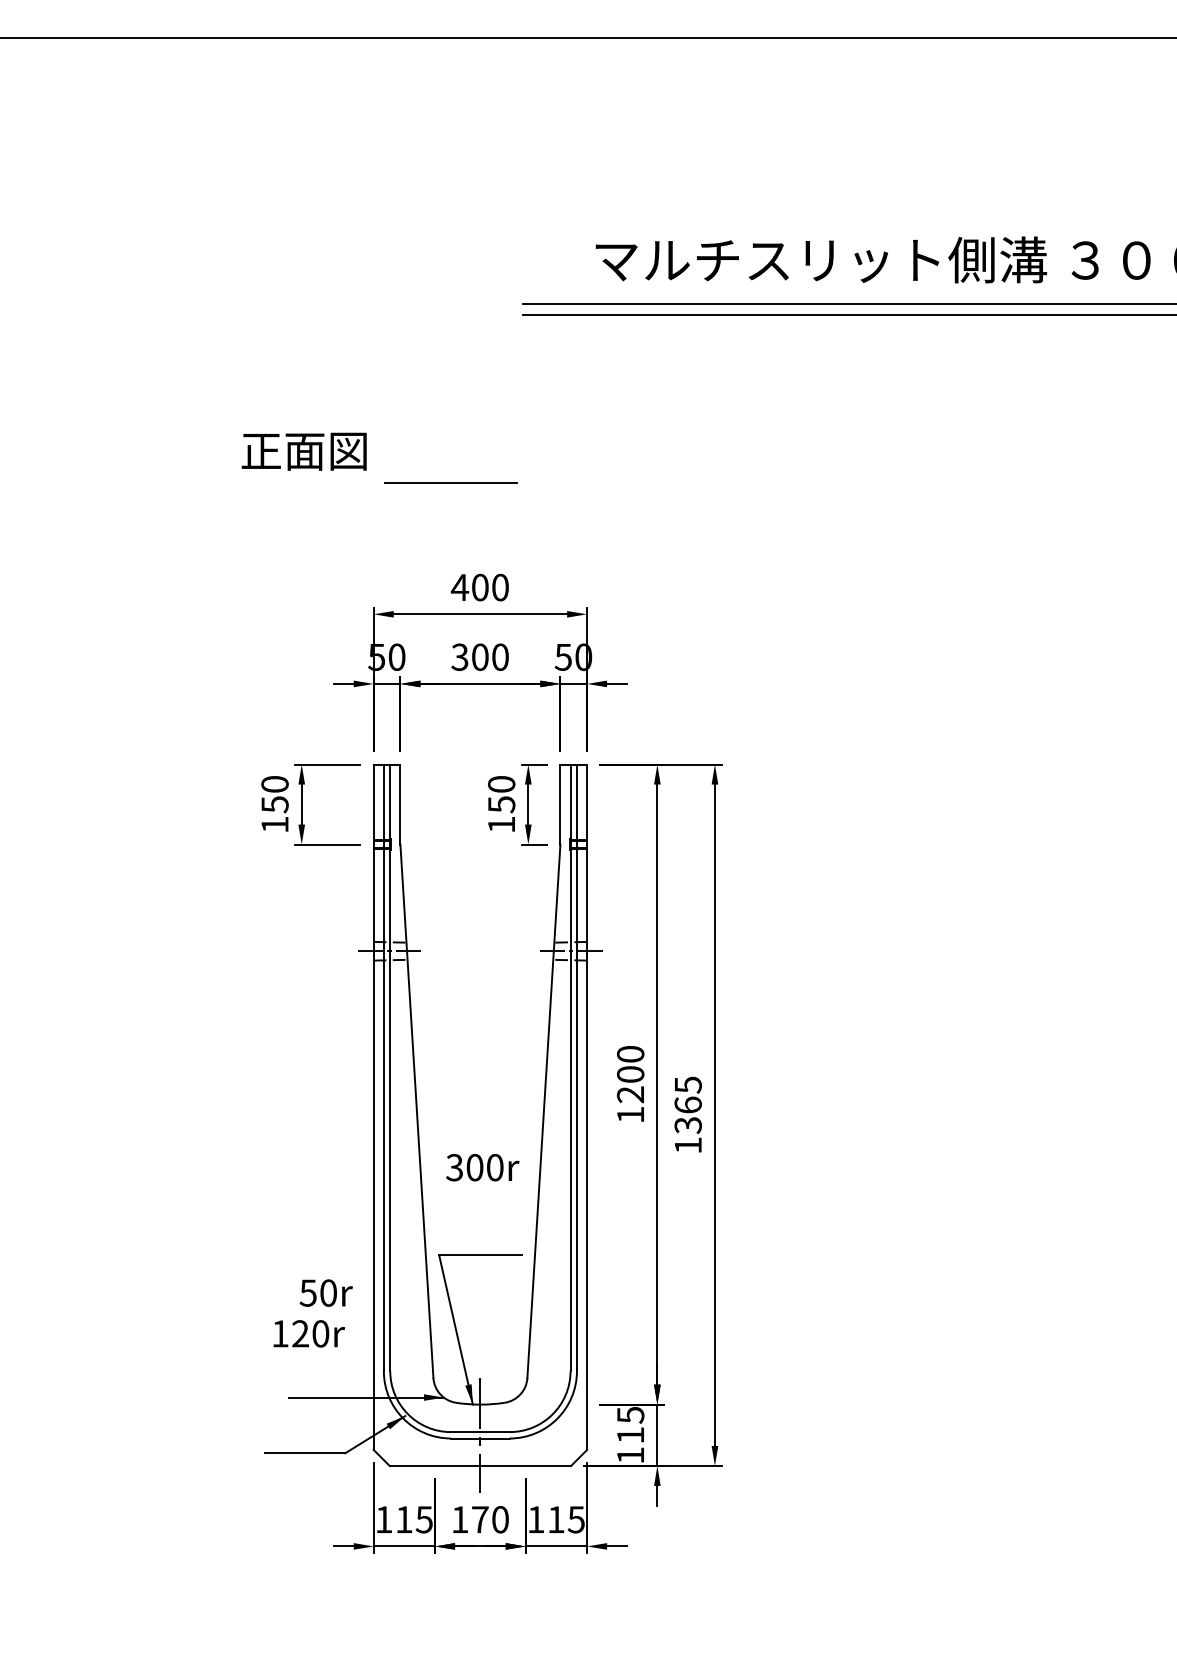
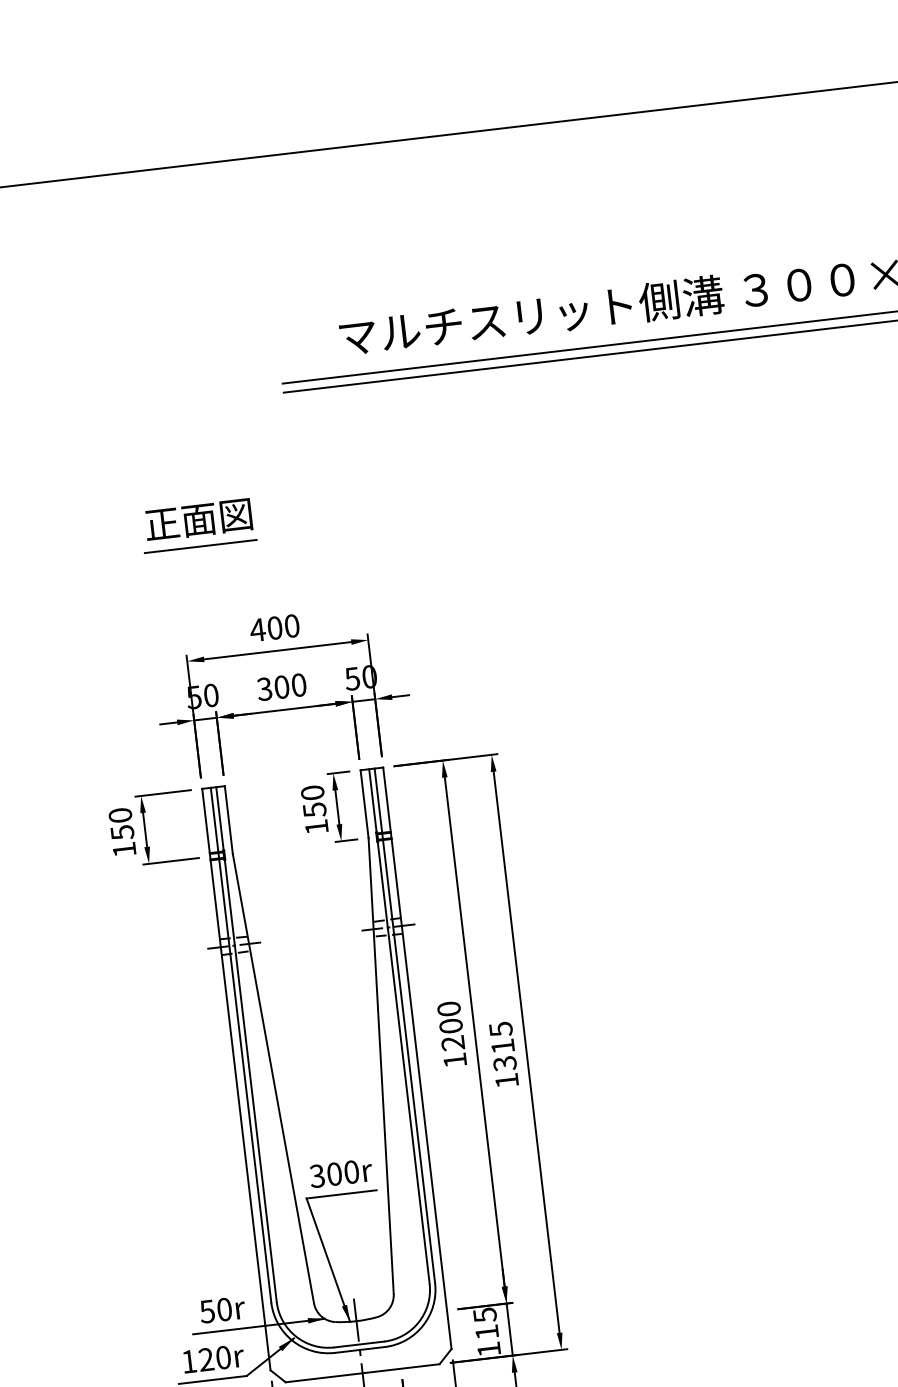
text: (303, 451) -> (197, 520), moved
line: (450, 482) -> (200, 546), moved
text: (687, 1104) -> (502, 1045), 1365 -> 1315
text: (482, 1167) -> (340, 1173), moved
text: (325, 1292) -> (221, 1309), moved
text: (308, 1333) -> (213, 1358), moved

